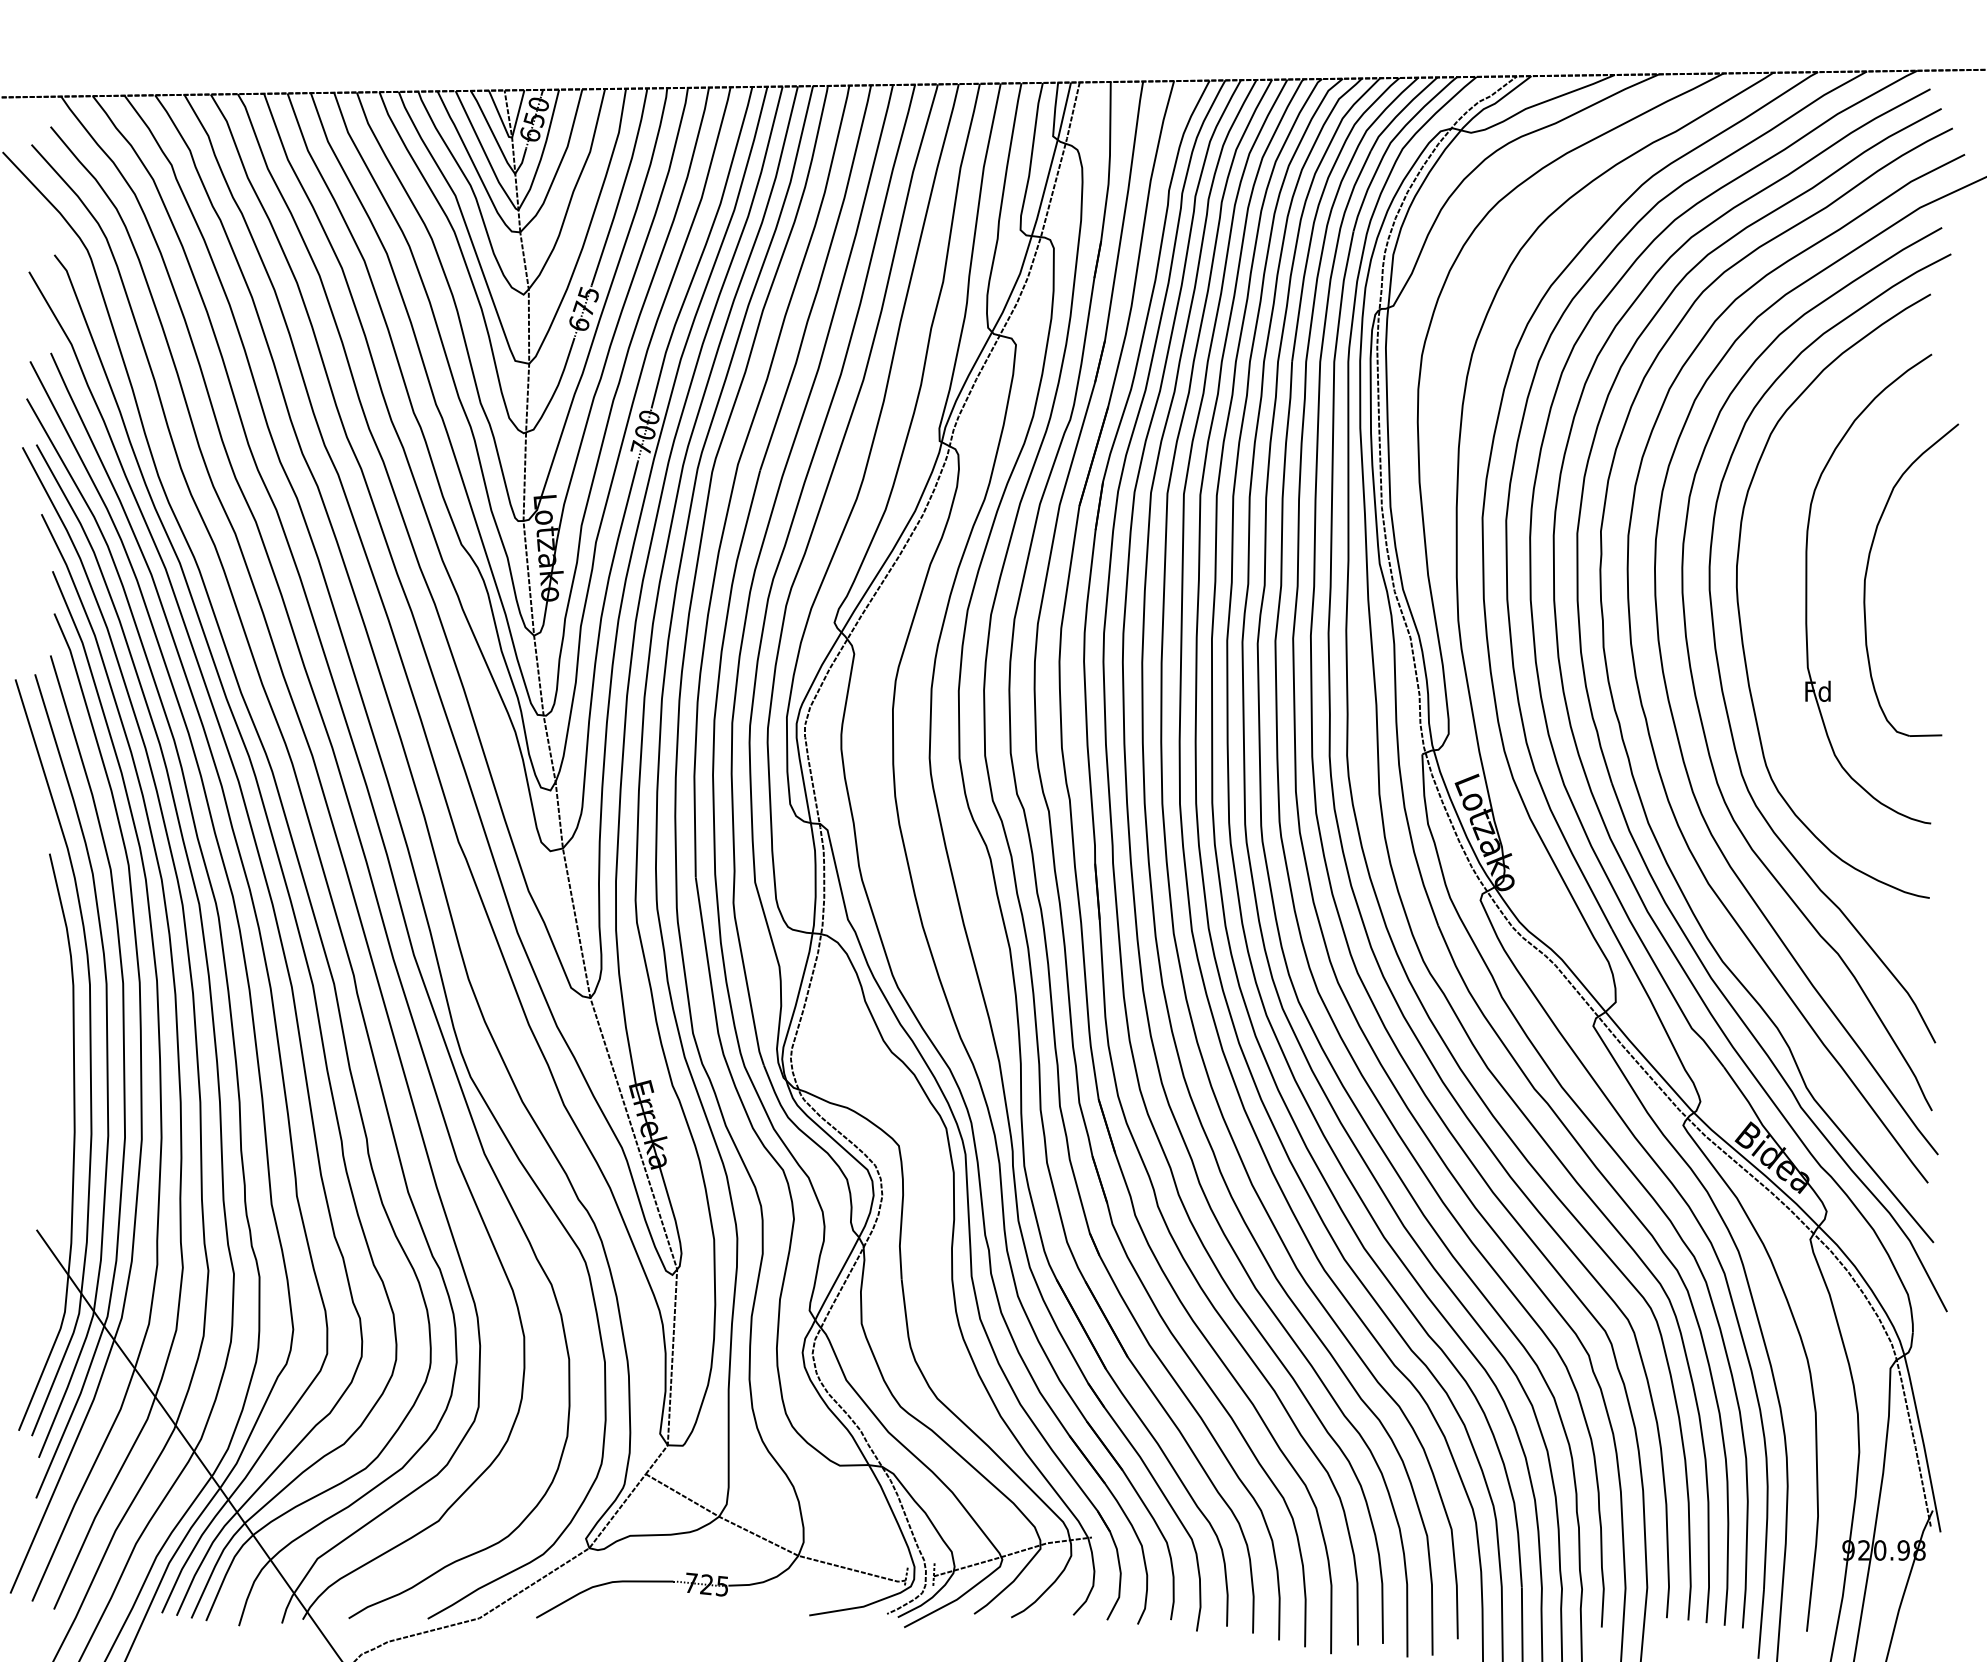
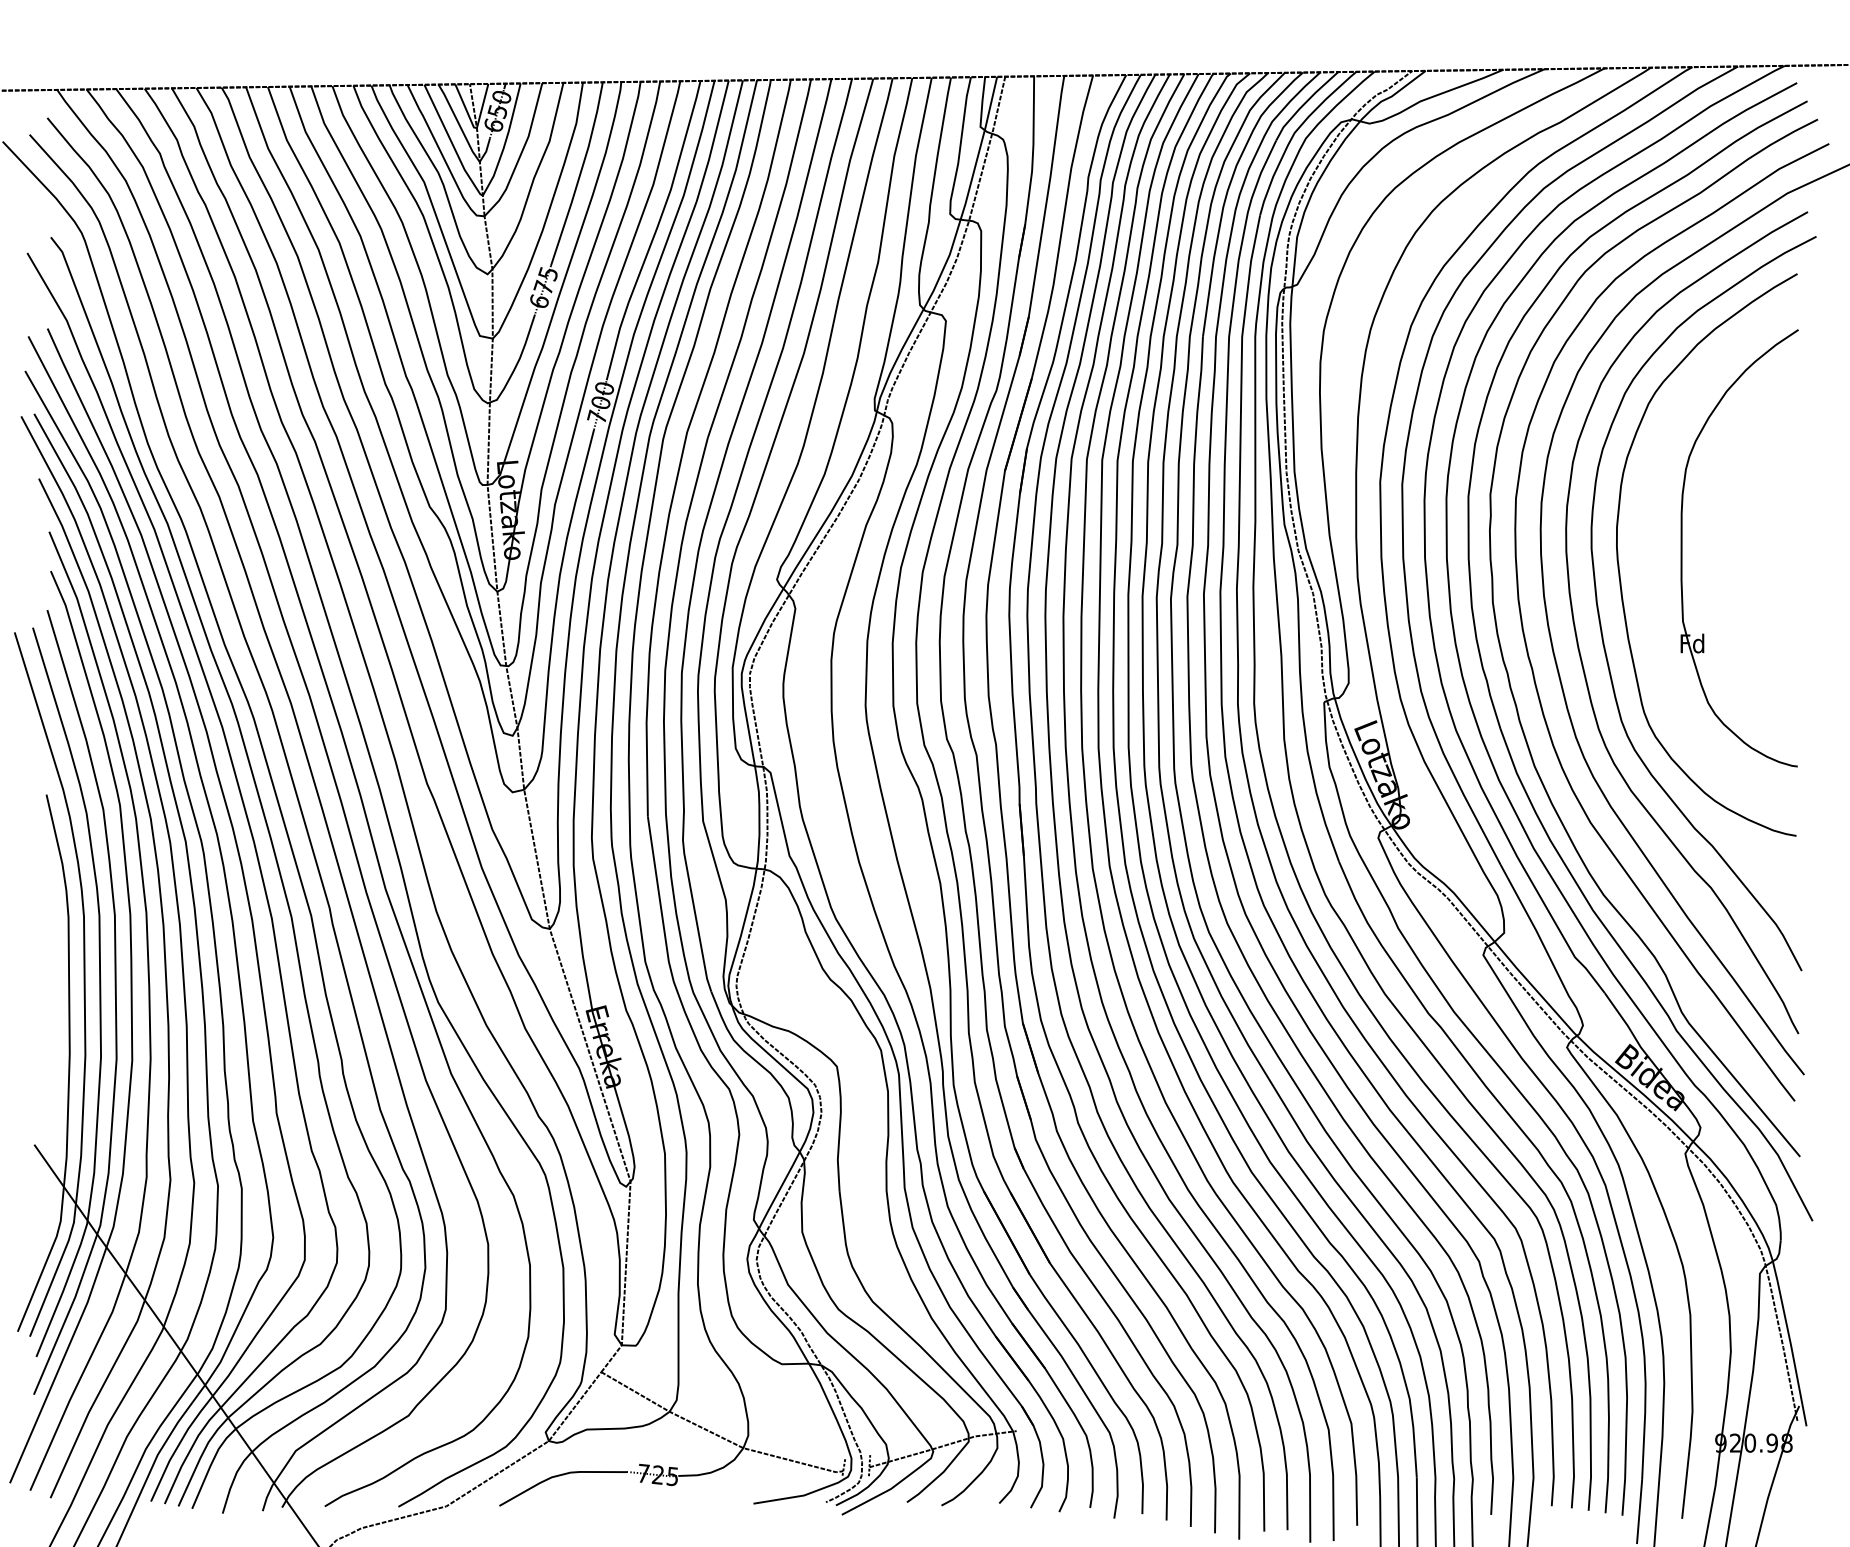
part: (1867, 572) -> (1738, 532), removed

